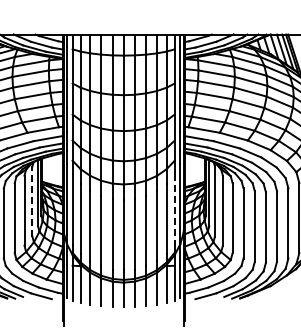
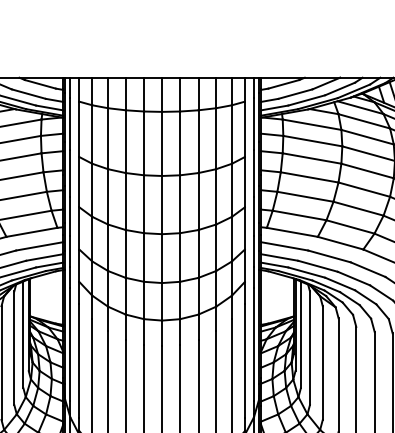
line: (32, 201) -> (14, 348), dashed -> solid
line: (174, 209) -> (244, 361), dashed -> solid

